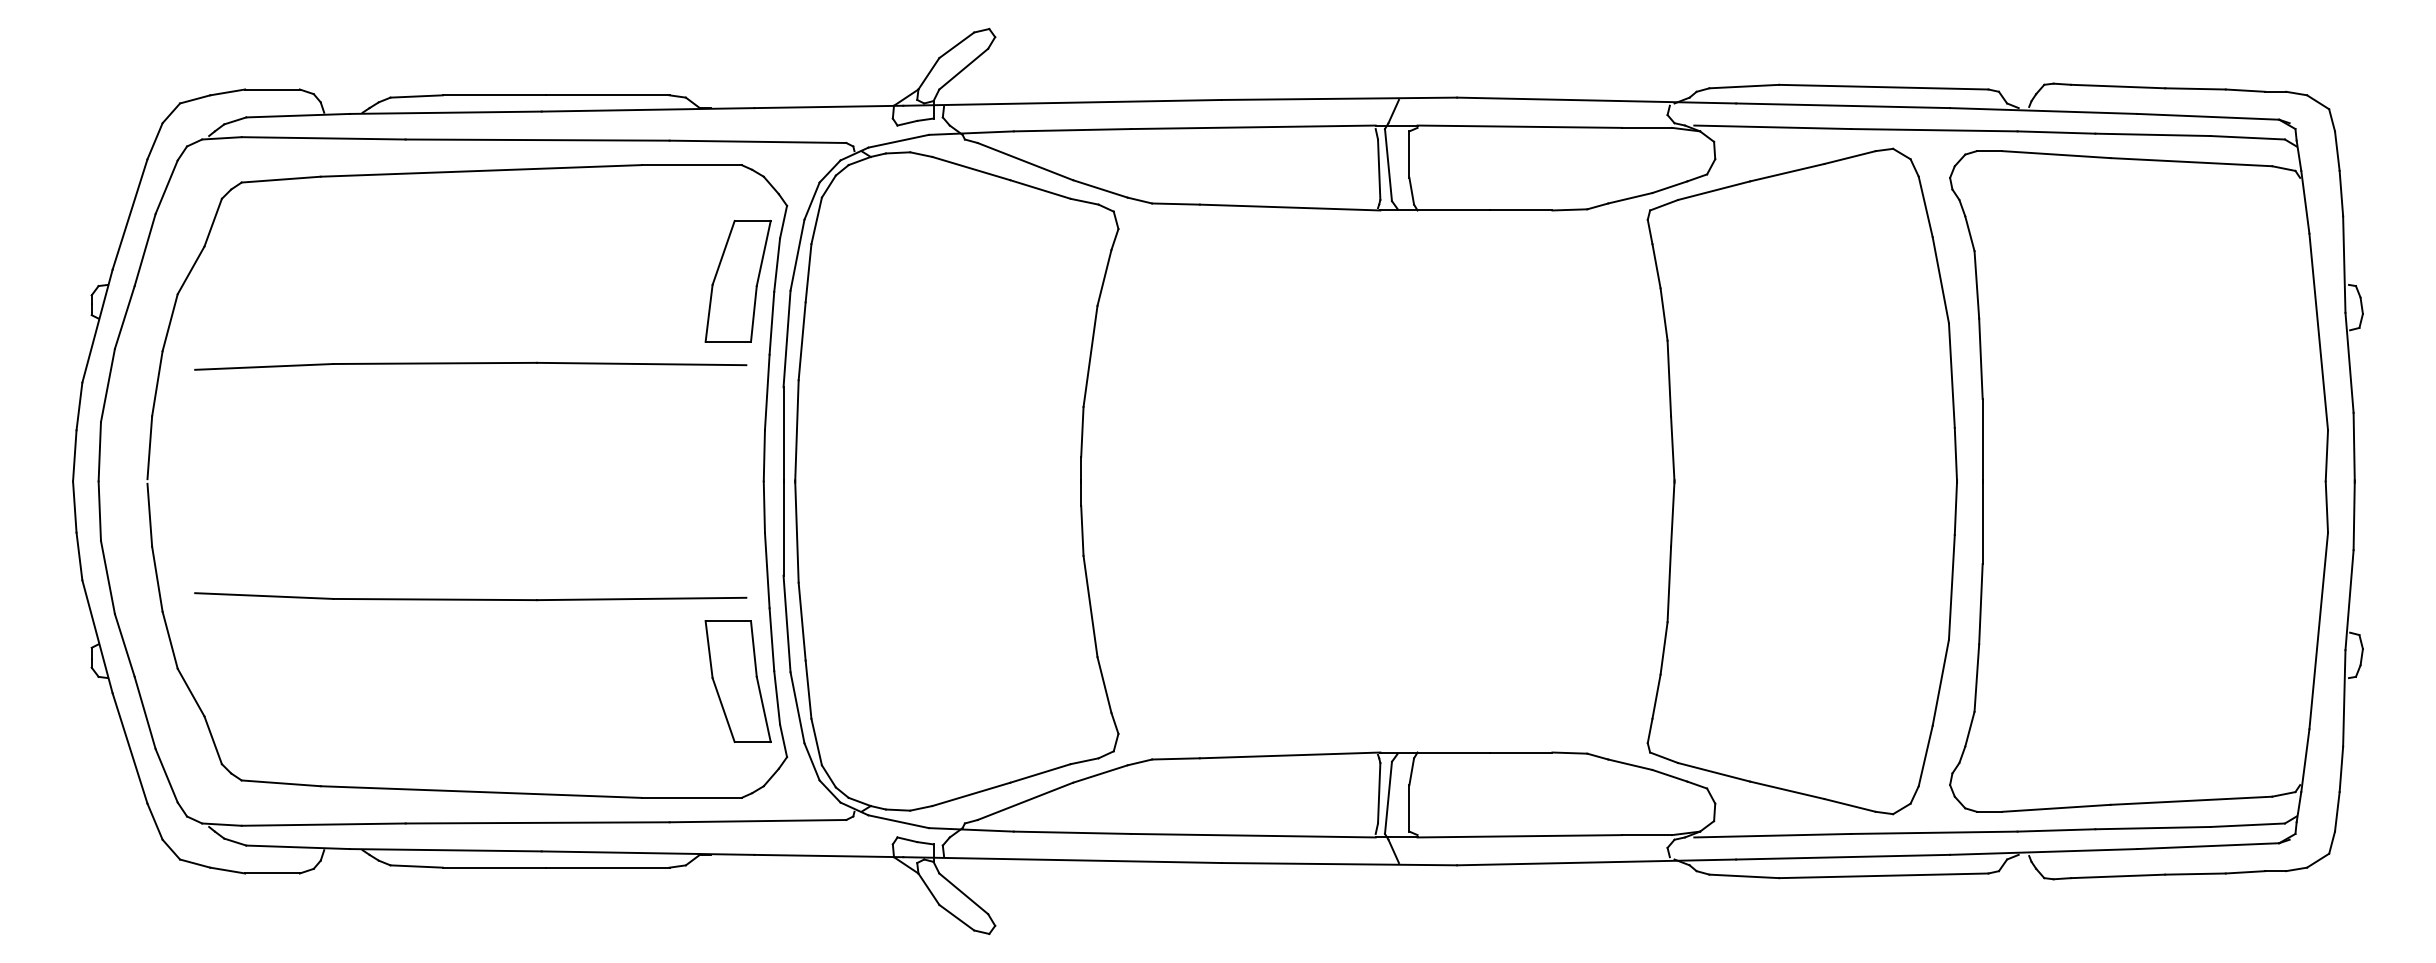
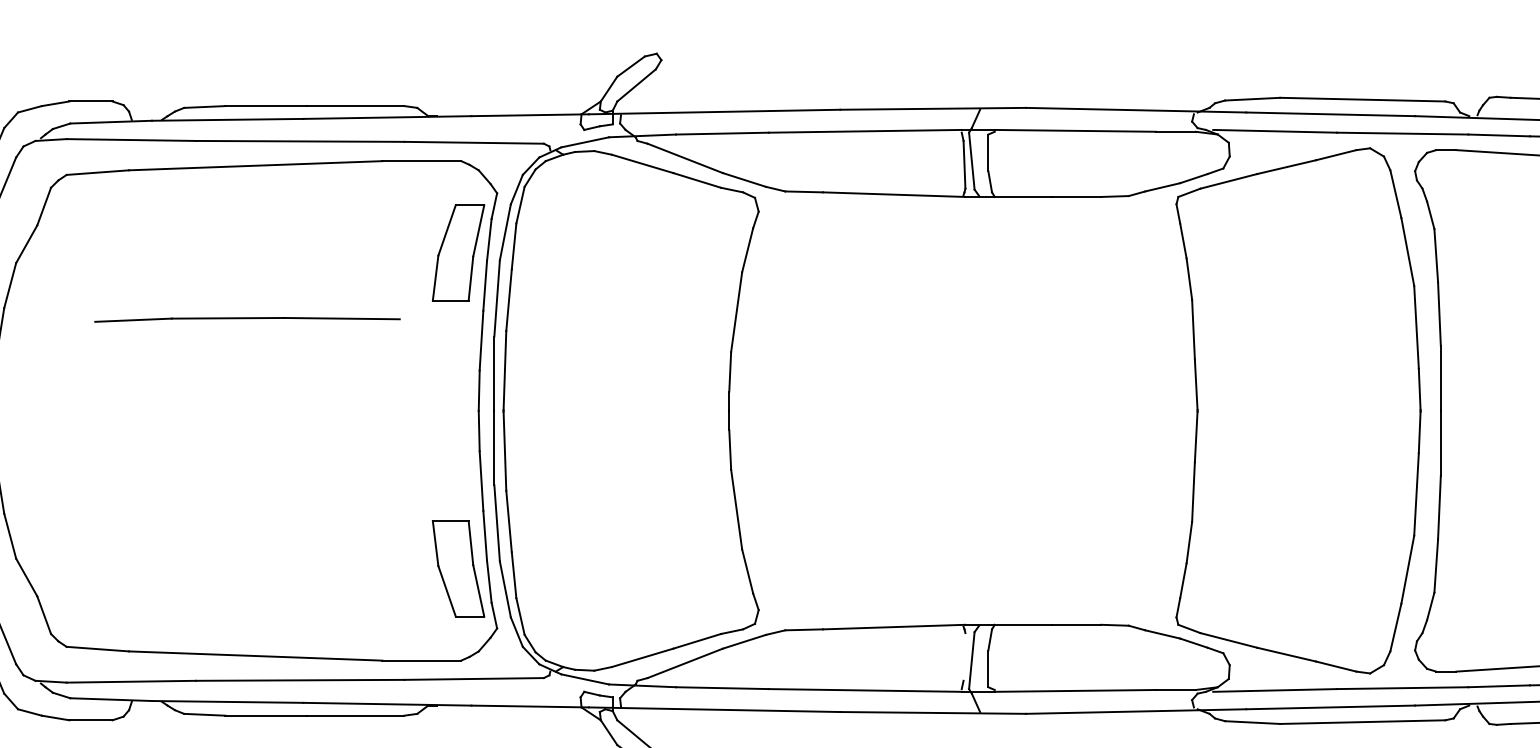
part: (470, 365) -> (247, 319), size x0.7
part: (470, 596) -> (247, 501), removed
line: (1379, 793) -> (964, 657), removed

